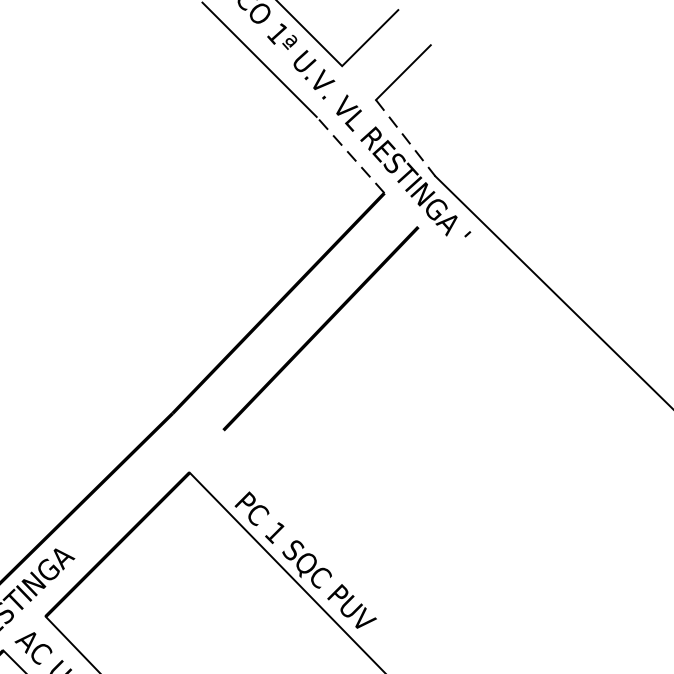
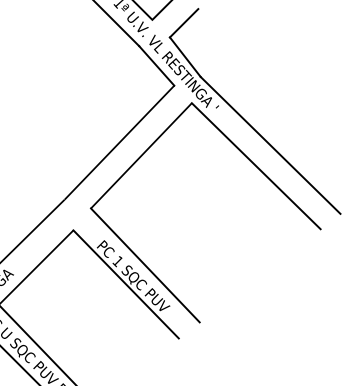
line: (406, 138) -> (185, 57), dashed -> solid
line: (350, 154) -> (156, 65), dashed -> solid
line: (541, 349) -> (255, 166), added
line: (328, 540) -> (145, 265), added

